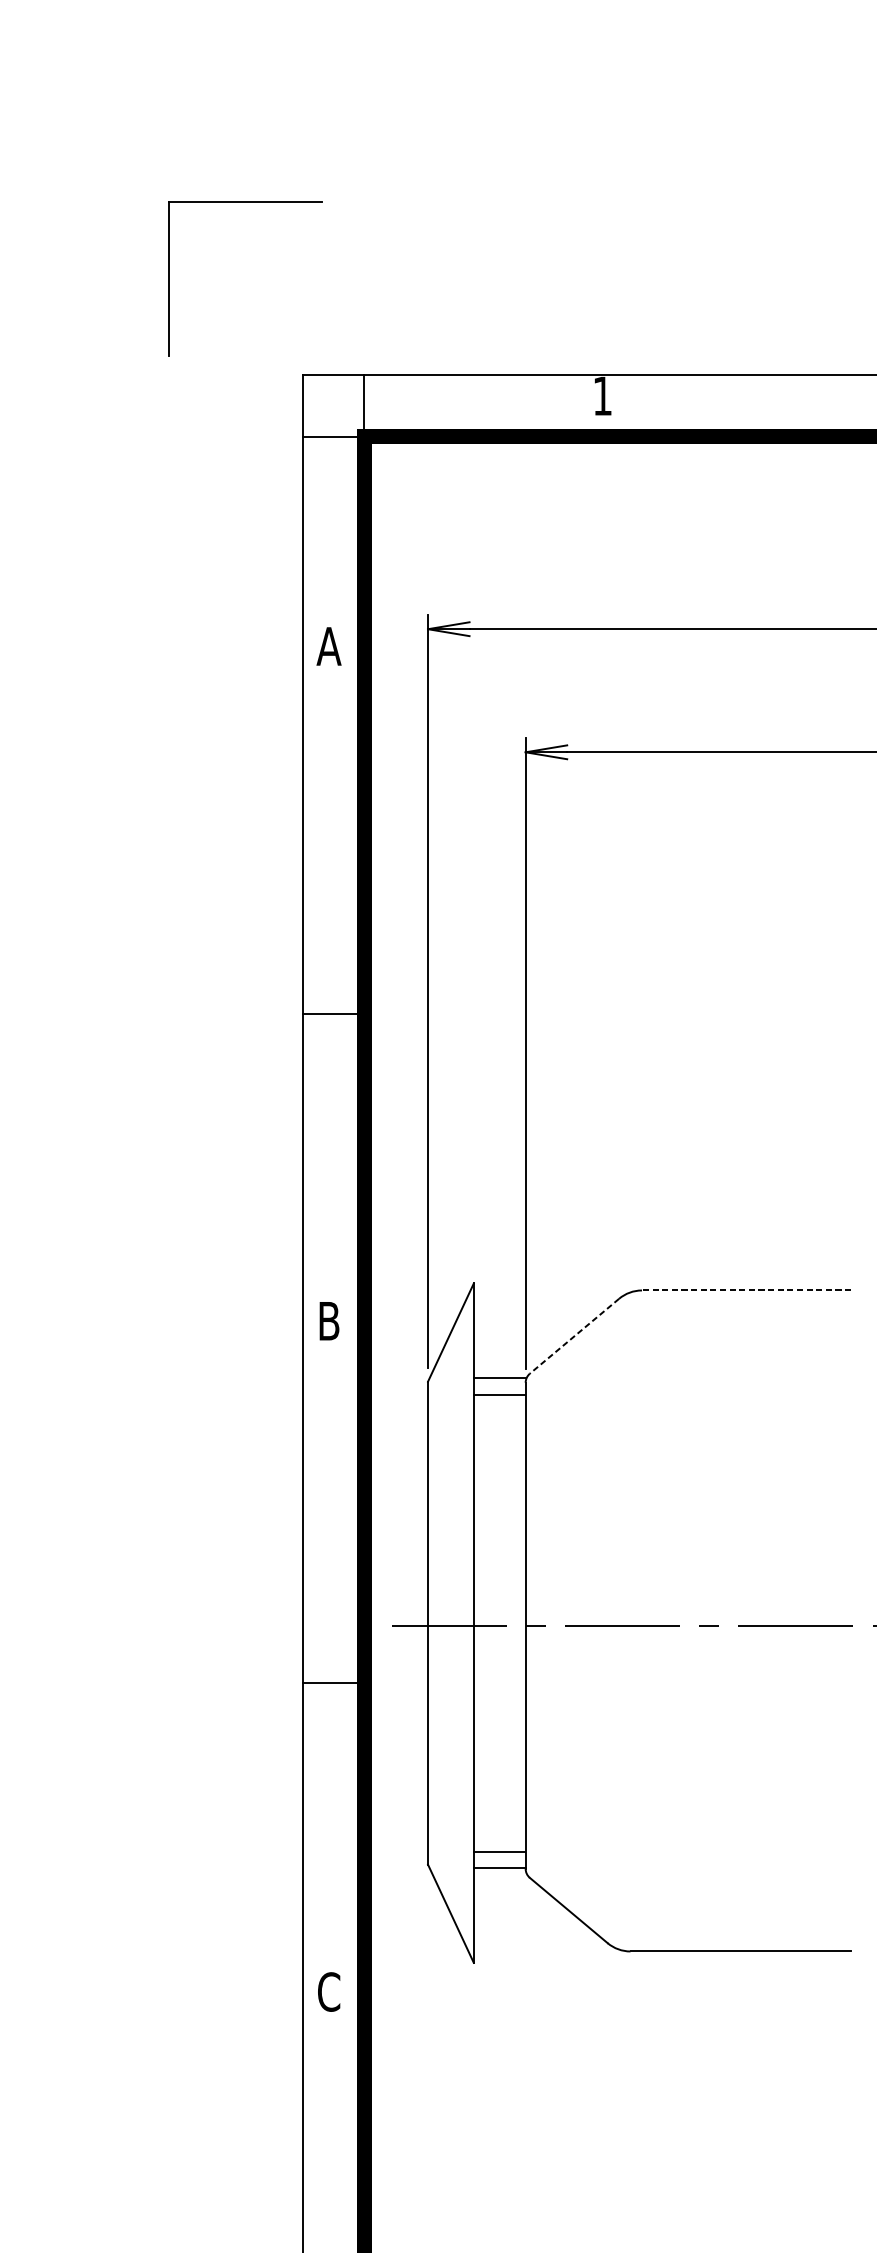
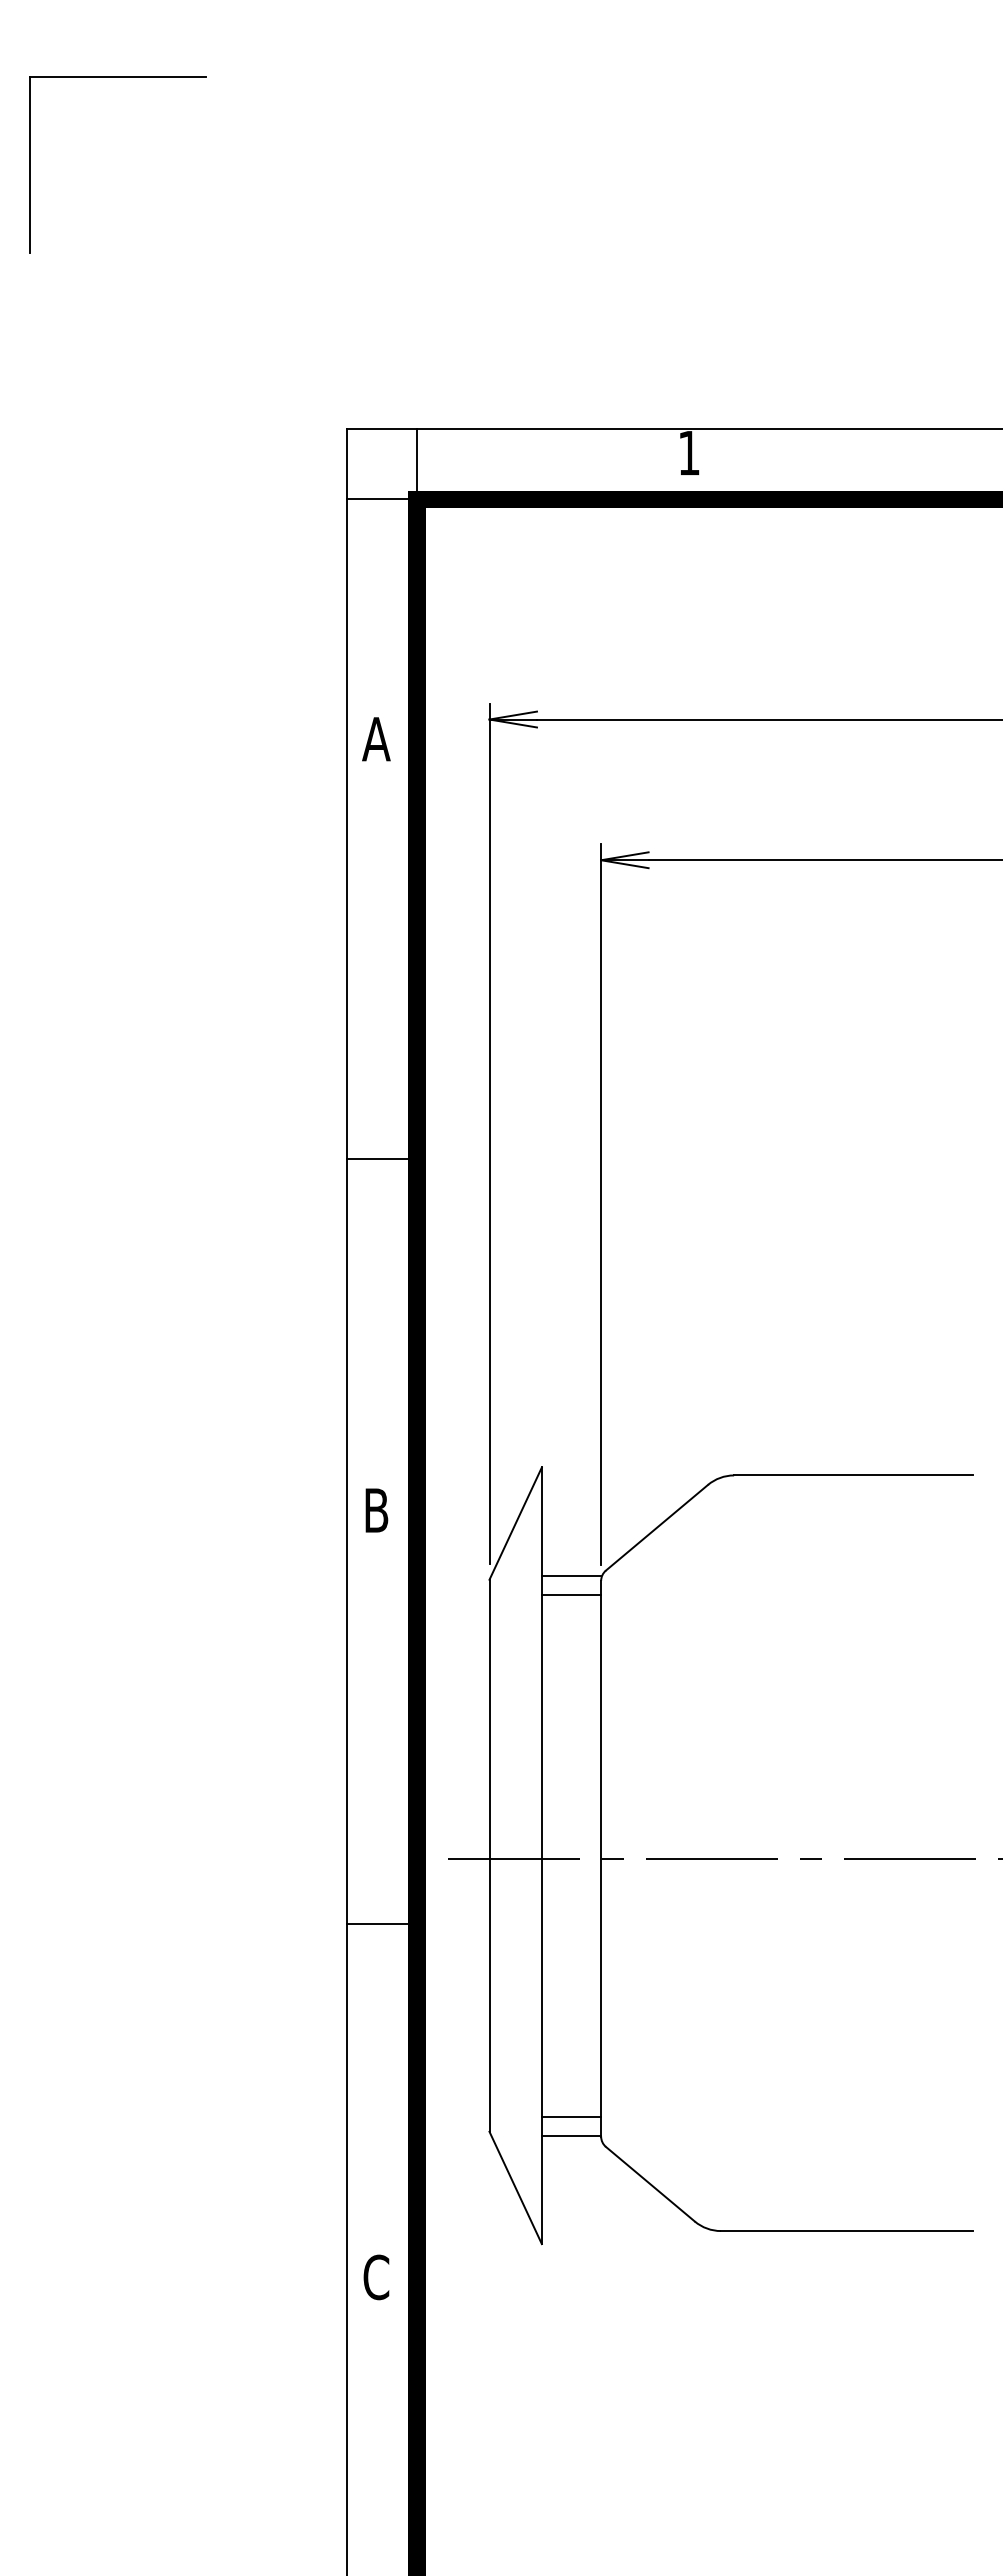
part: (245, 202) -> (117, 77), moved
line: (746, 1290) -> (853, 1475), dashed -> solid
line: (574, 1336) -> (656, 1527), dashed -> solid

